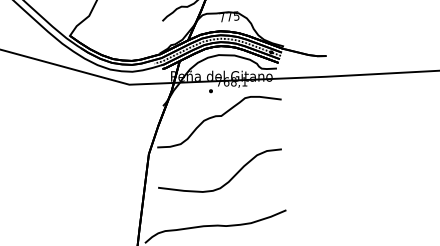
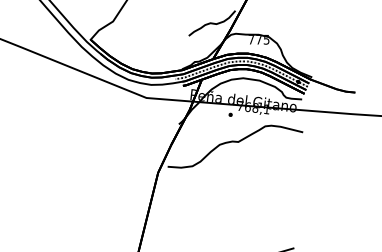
curve: (229, 179) -> (238, 209), removed

